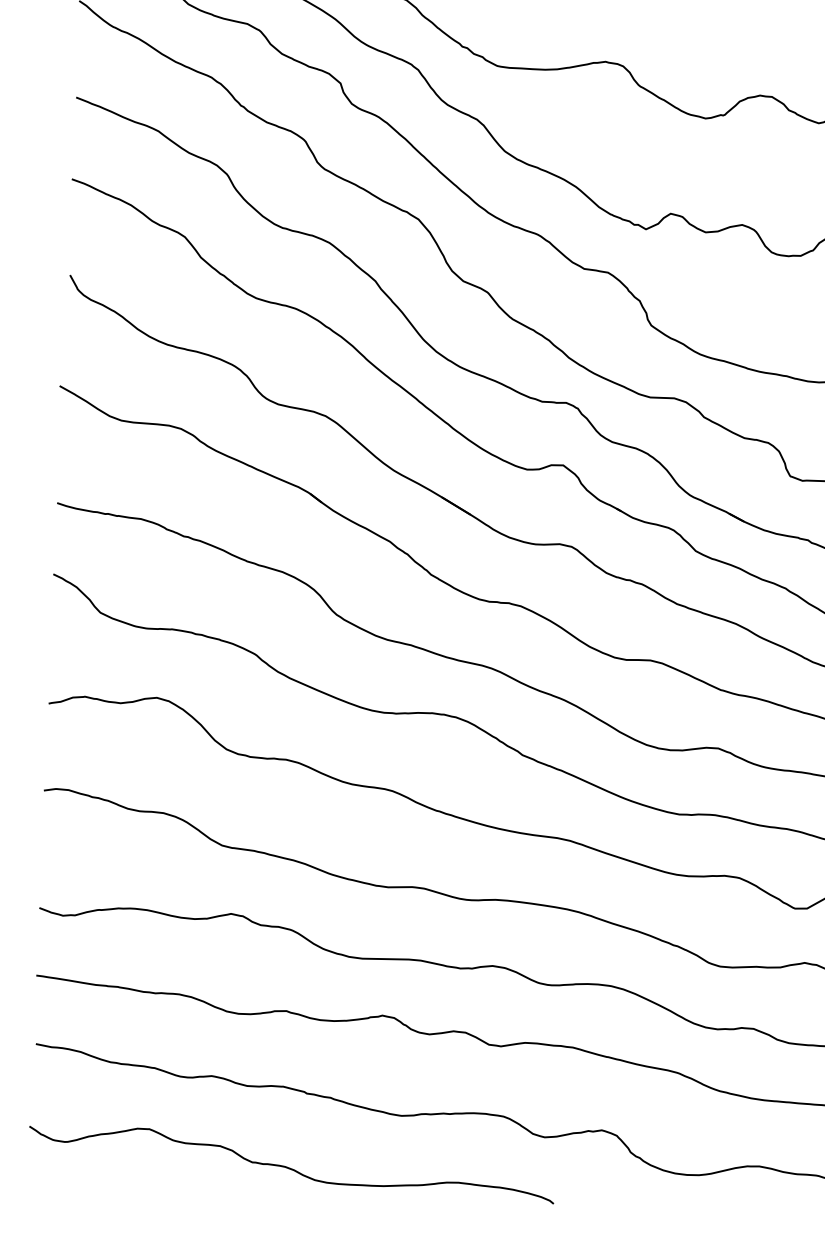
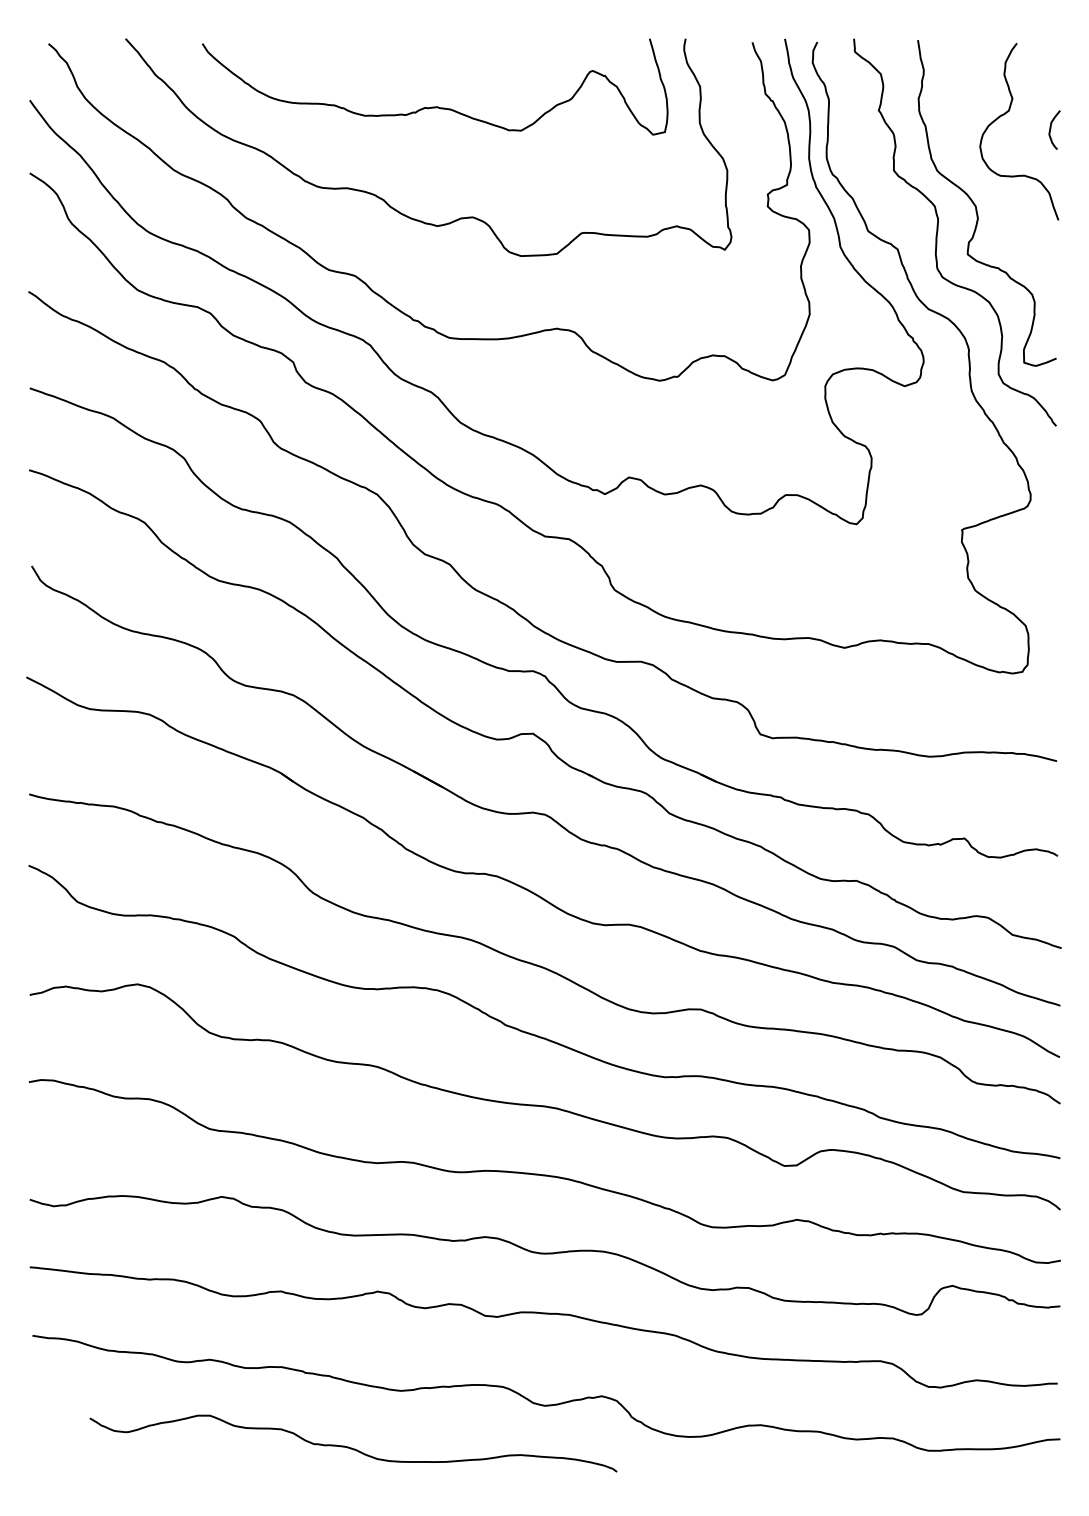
curve: (289, 1167) -> (351, 1447), moved

